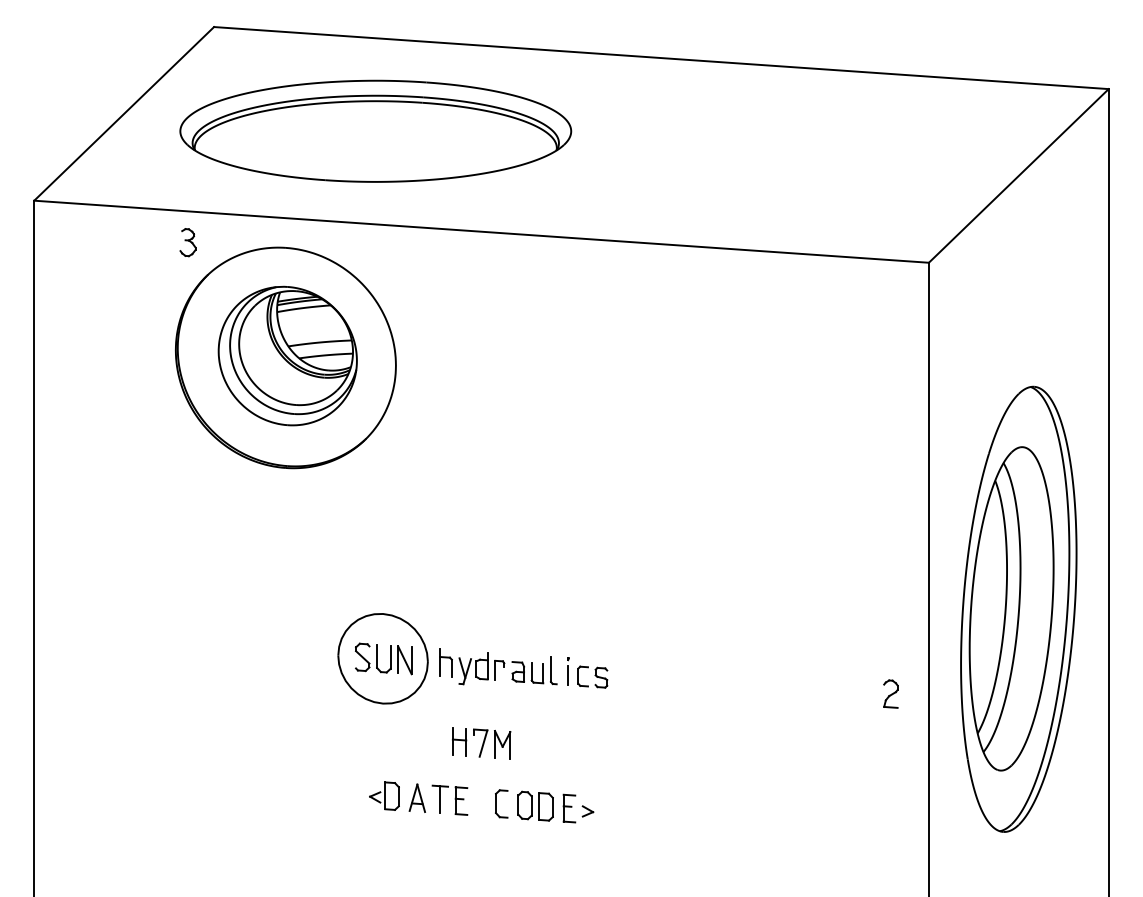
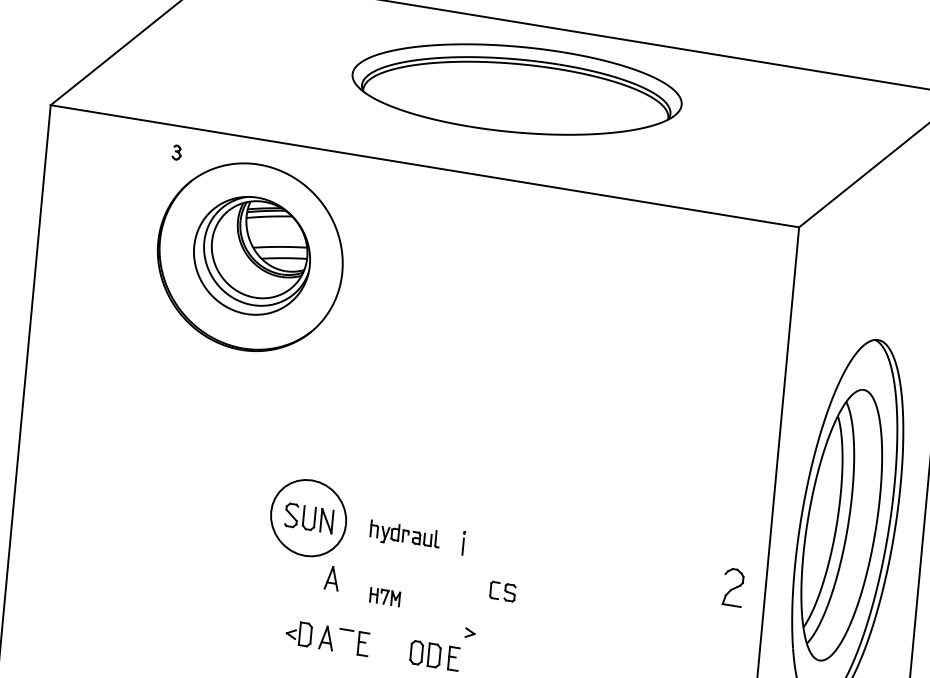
part: (375, 130) -> (516, 88), moved
part: (187, 242) -> (176, 152), size x0.6
part: (498, 666) -> (405, 533), size x0.7
part: (592, 676) -> (502, 591), moved
part: (890, 693) -> (733, 587), size x1.6
part: (416, 726) -> (331, 577), added
part: (481, 743) -> (384, 597), size x0.6
line: (440, 799) -> (345, 641), removed
part: (501, 803) -> (397, 649), removed
part: (587, 811) -> (469, 633), moved

